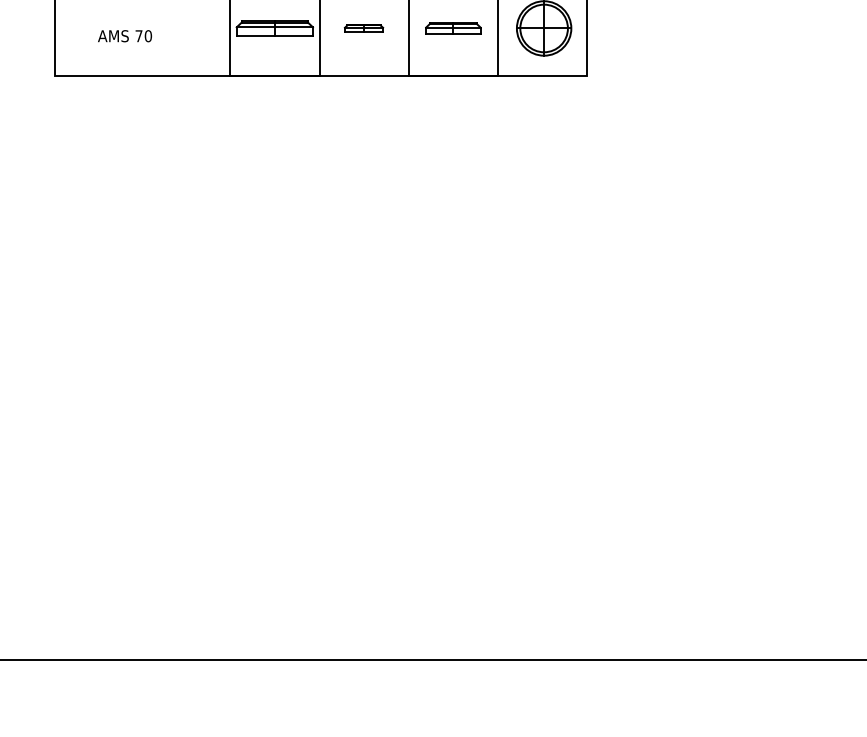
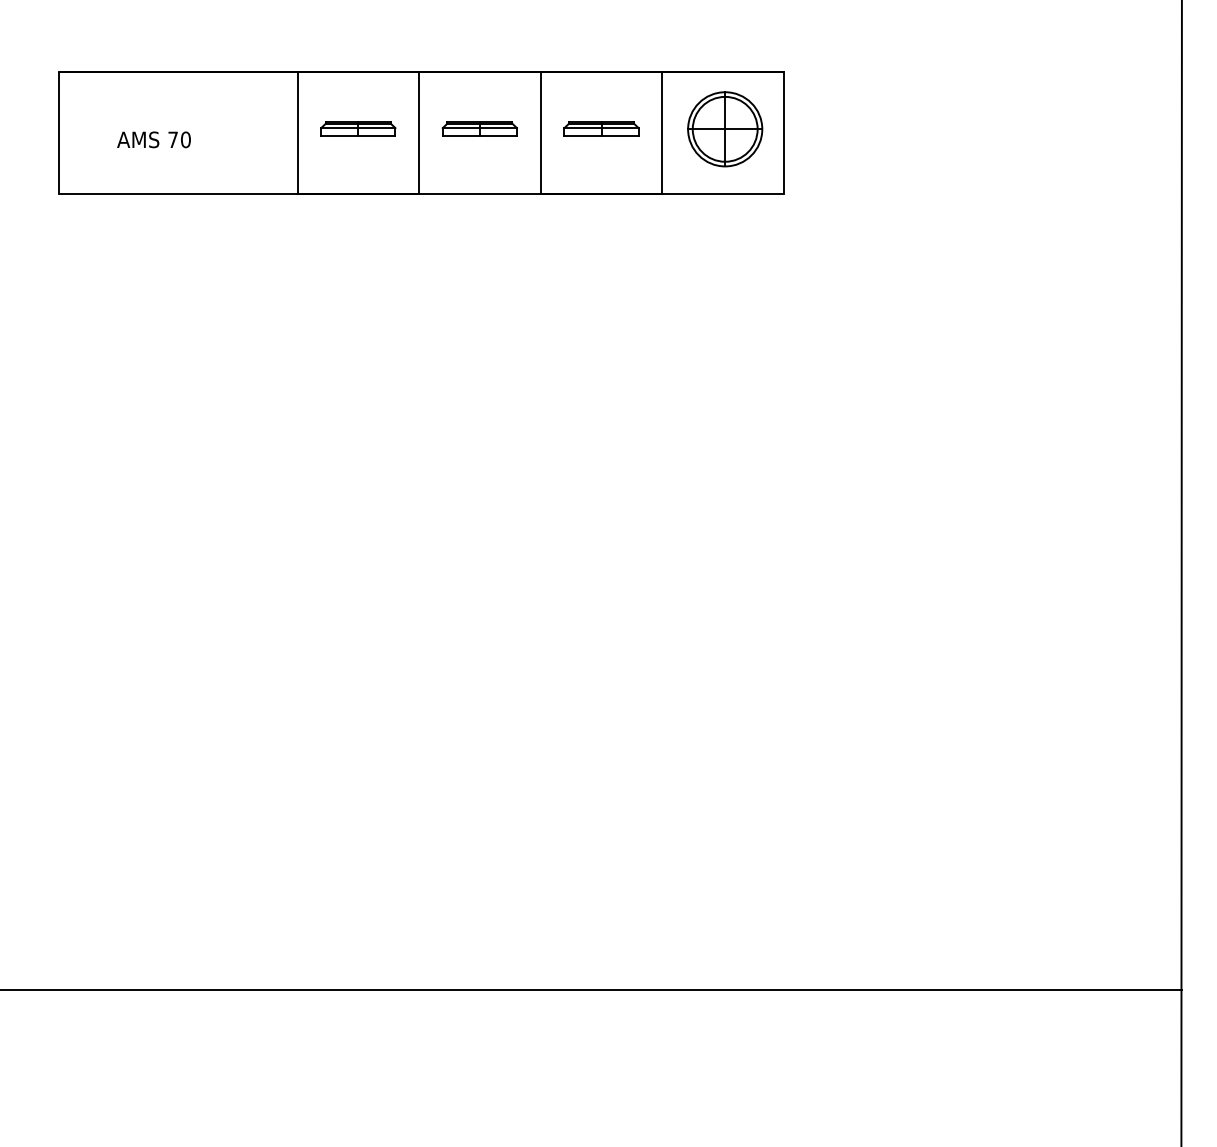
part: (275, 27) -> (358, 128), size x0.71
part: (363, 27) -> (479, 128), size x1.43

